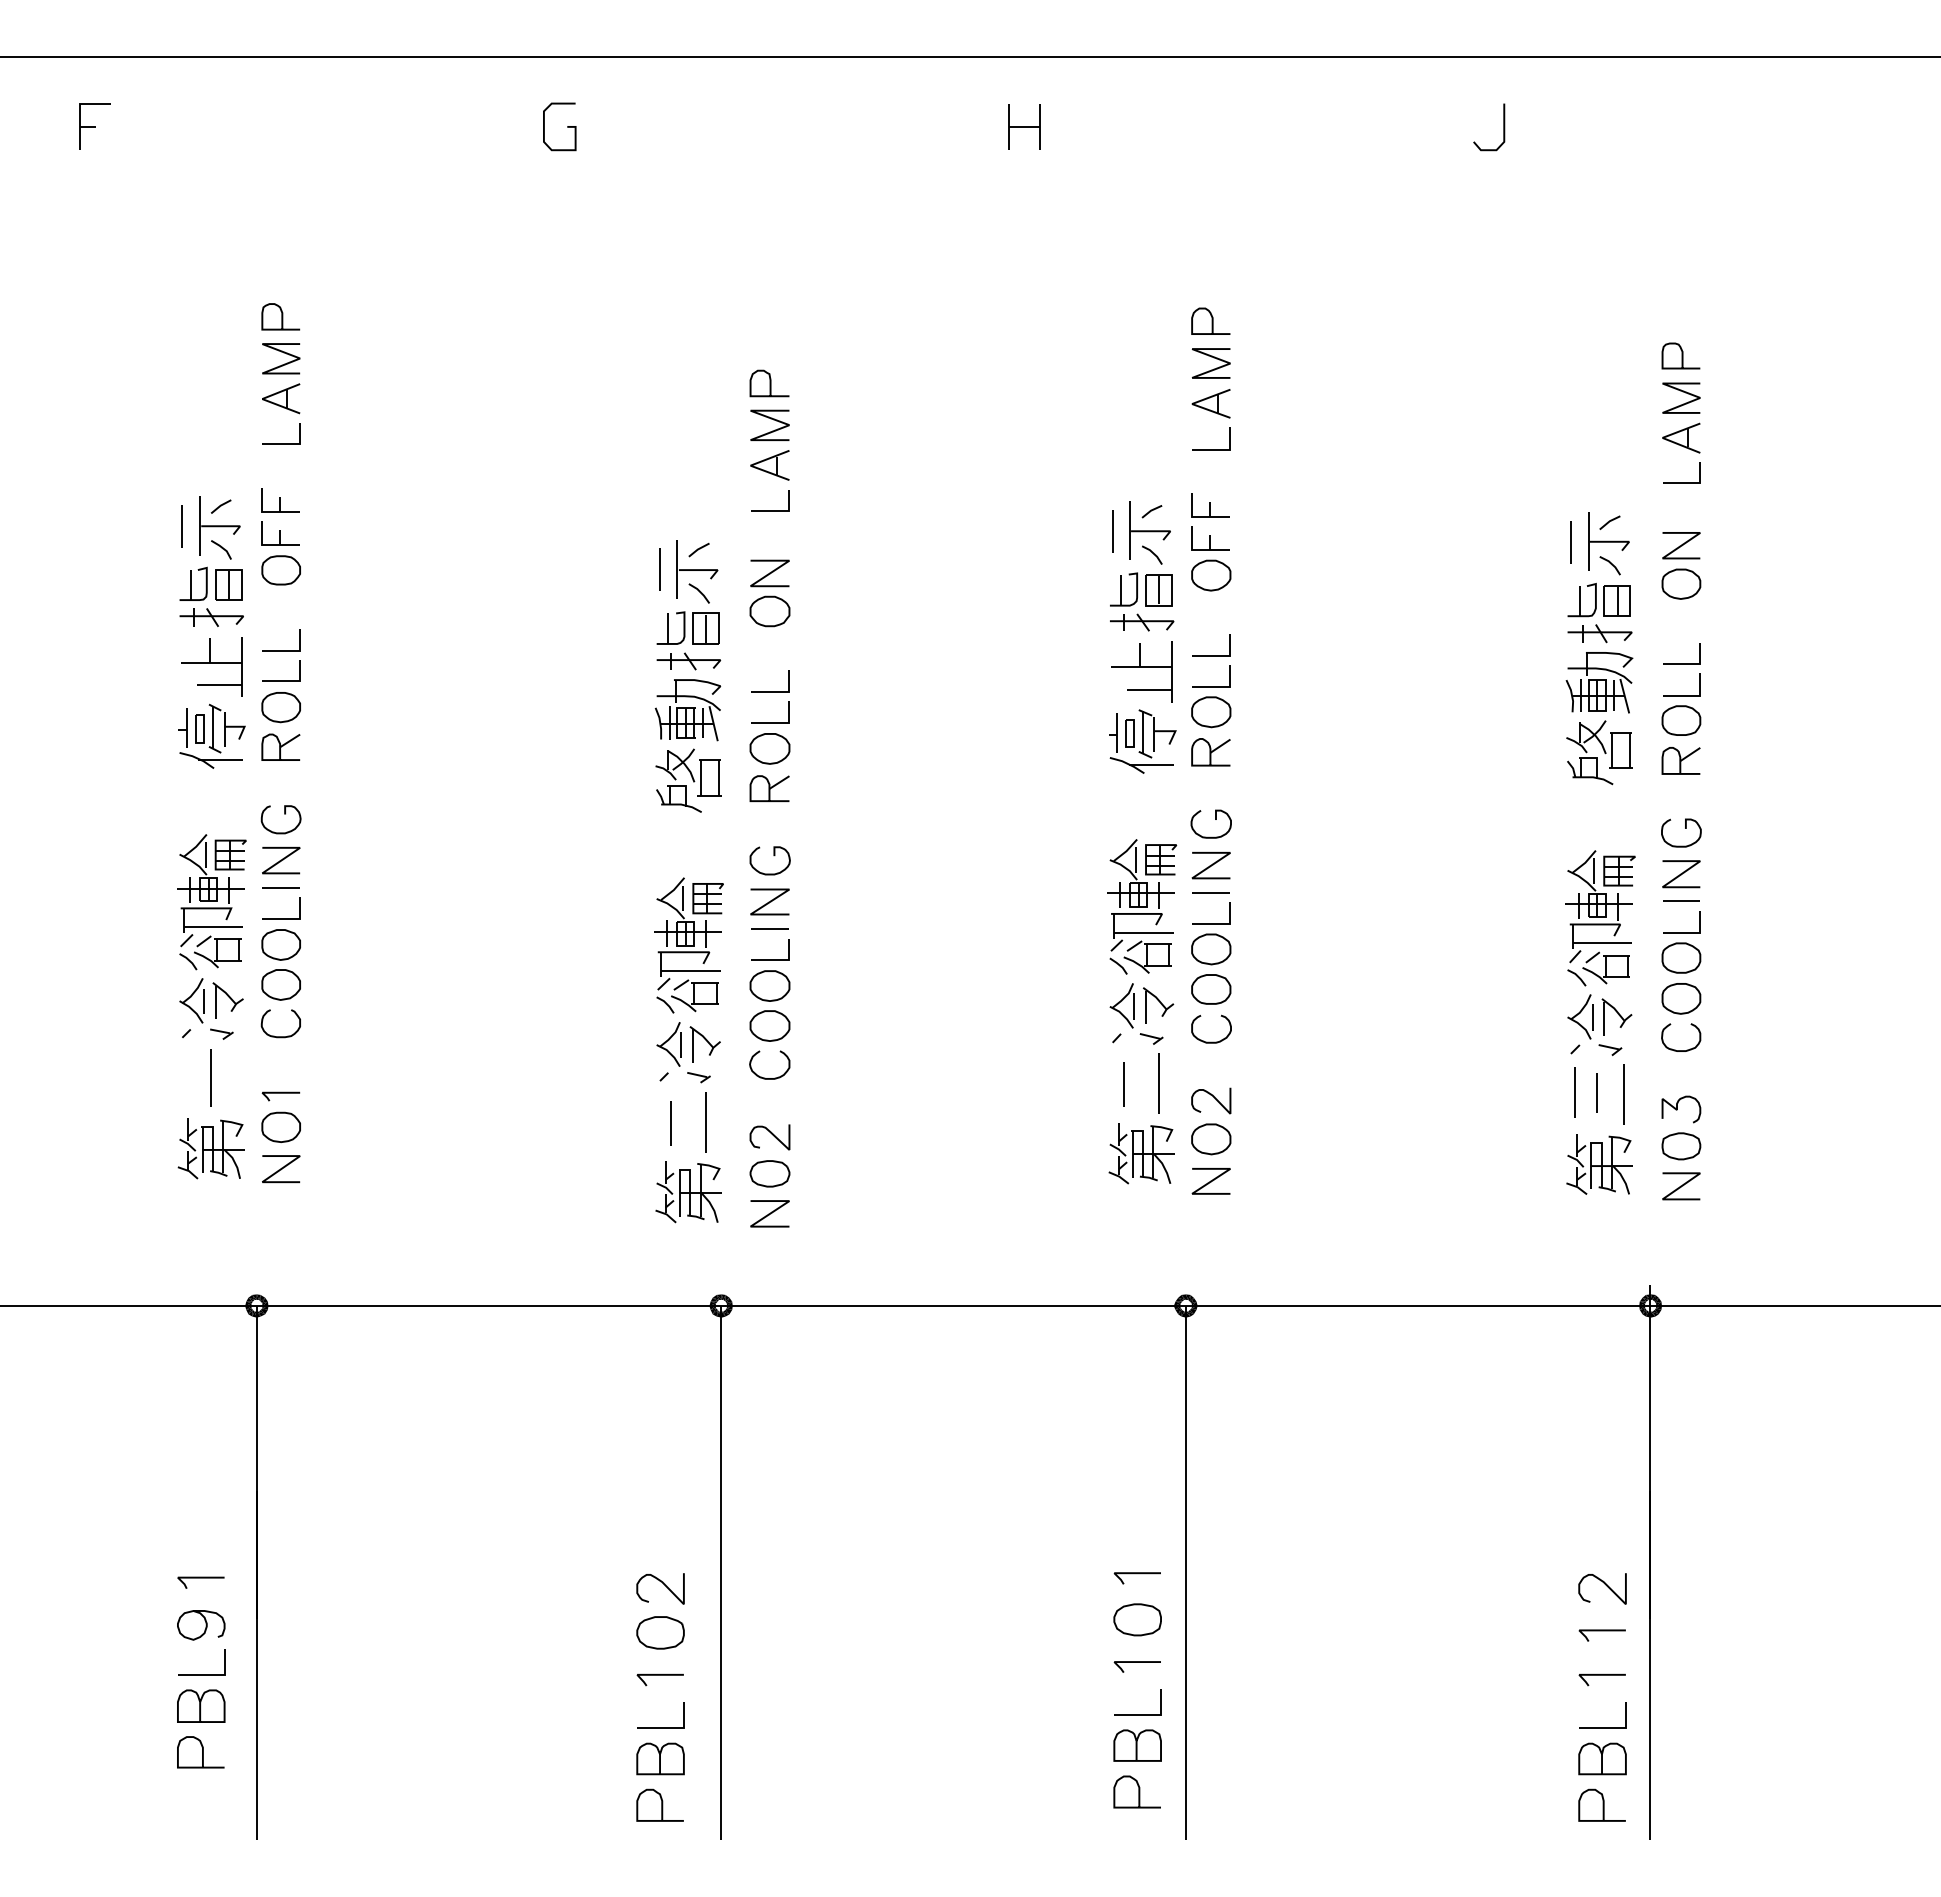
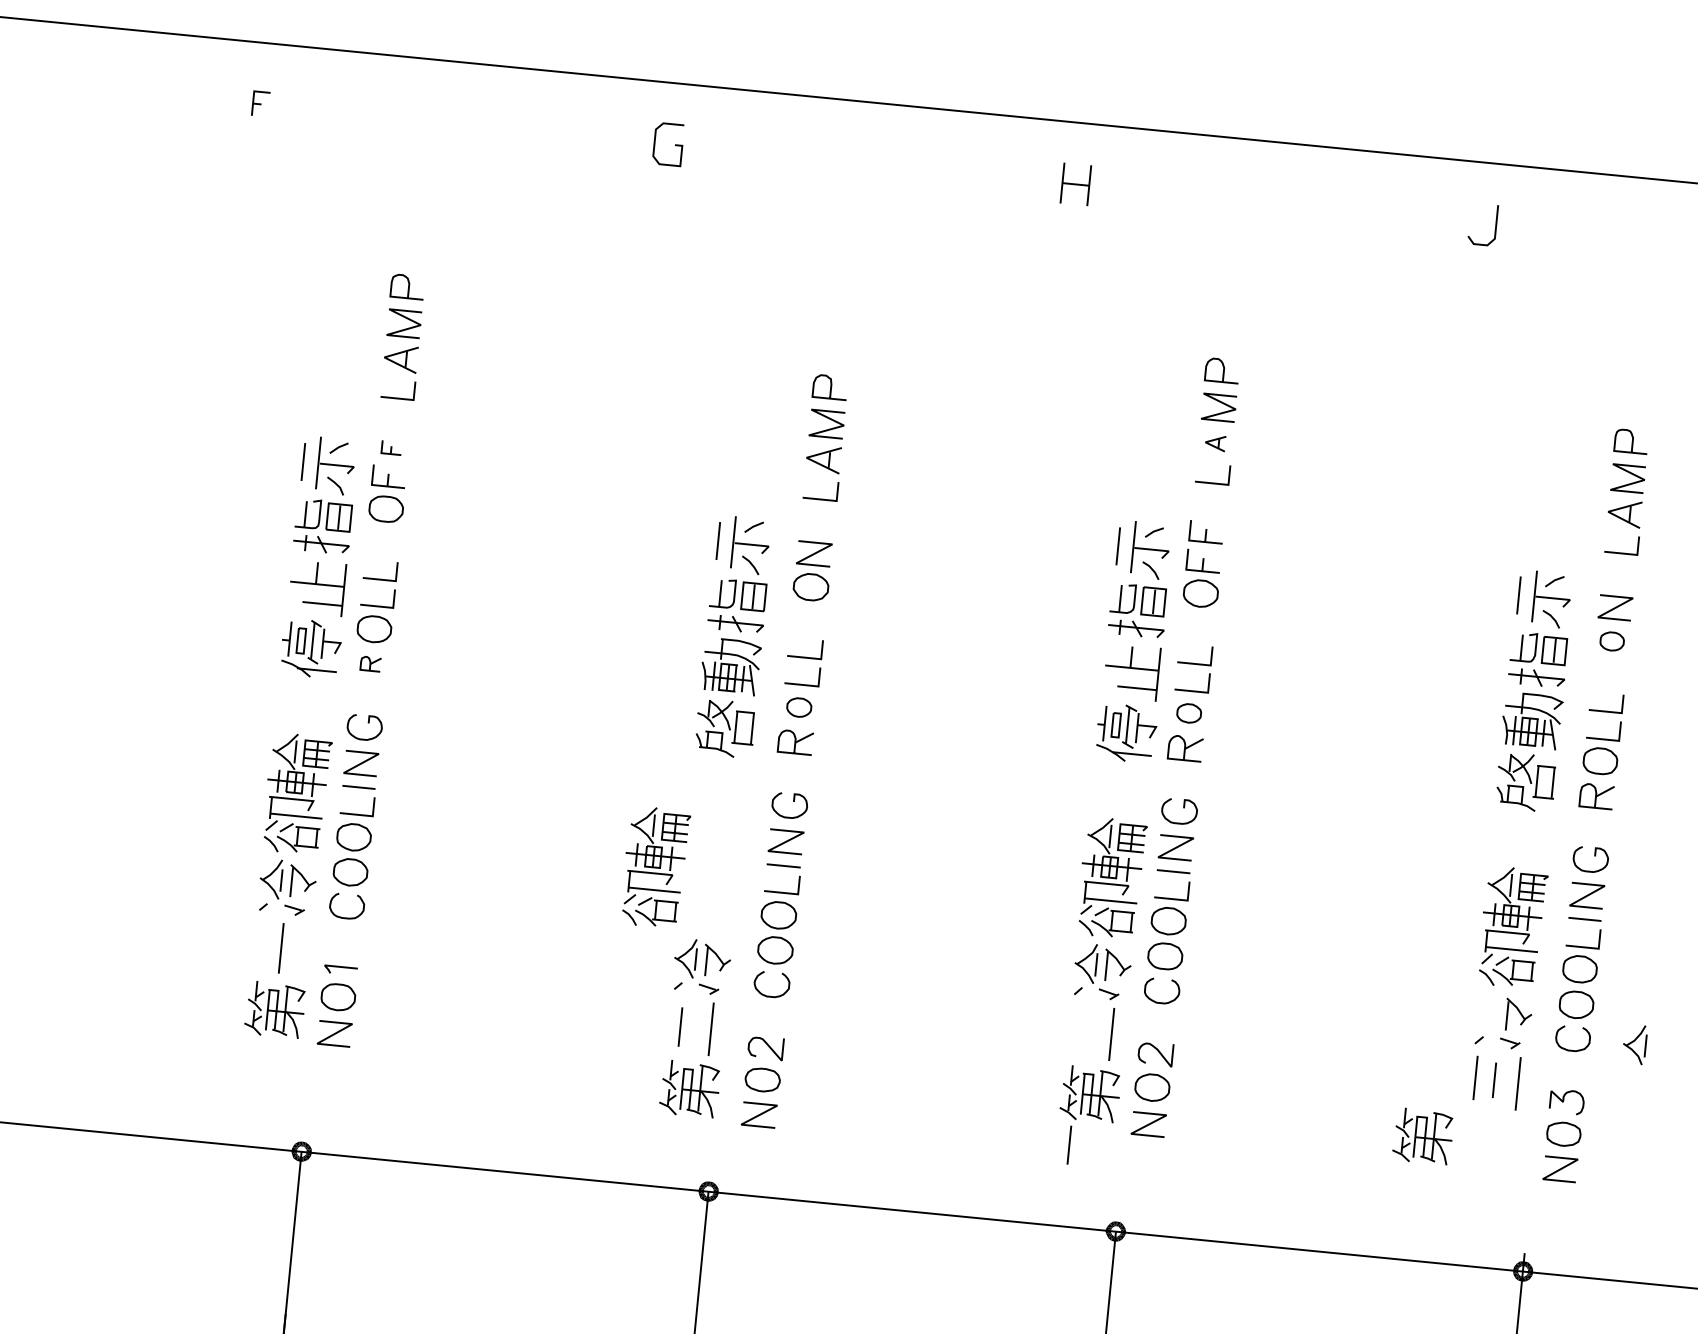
part: (94, 126) -> (260, 104), size x0.6
part: (1210, 403) -> (1214, 442), size x0.6
part: (280, 500) -> (391, 447), size x0.6
part: (1681, 583) -> (1612, 641), size x0.7
part: (1211, 712) -> (1189, 713), size x0.7
part: (280, 746) -> (370, 663), size x0.6
part: (769, 748) -> (798, 707), size x0.7
part: (688, 945) -> (654, 867), moved
part: (1580, 1016) -> (1634, 1044), moved
line: (1123, 1084) -> (1069, 1145), moved
part: (1599, 1164) -> (1423, 1136), moved

